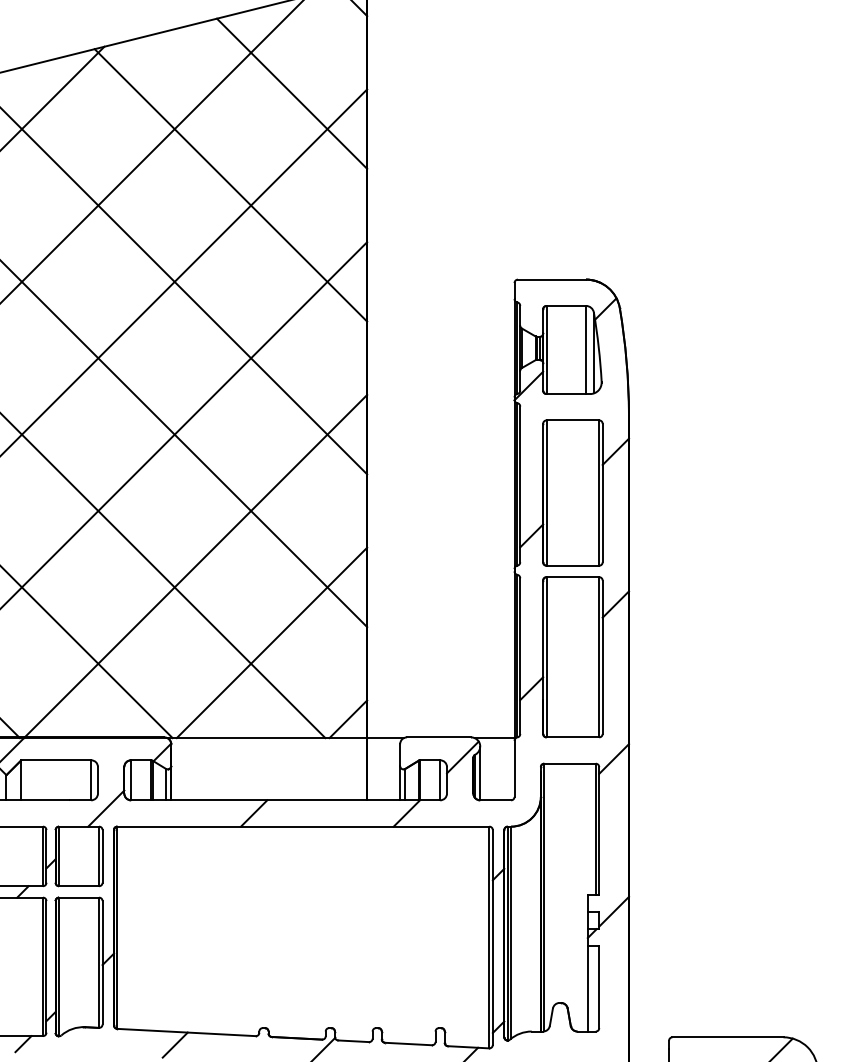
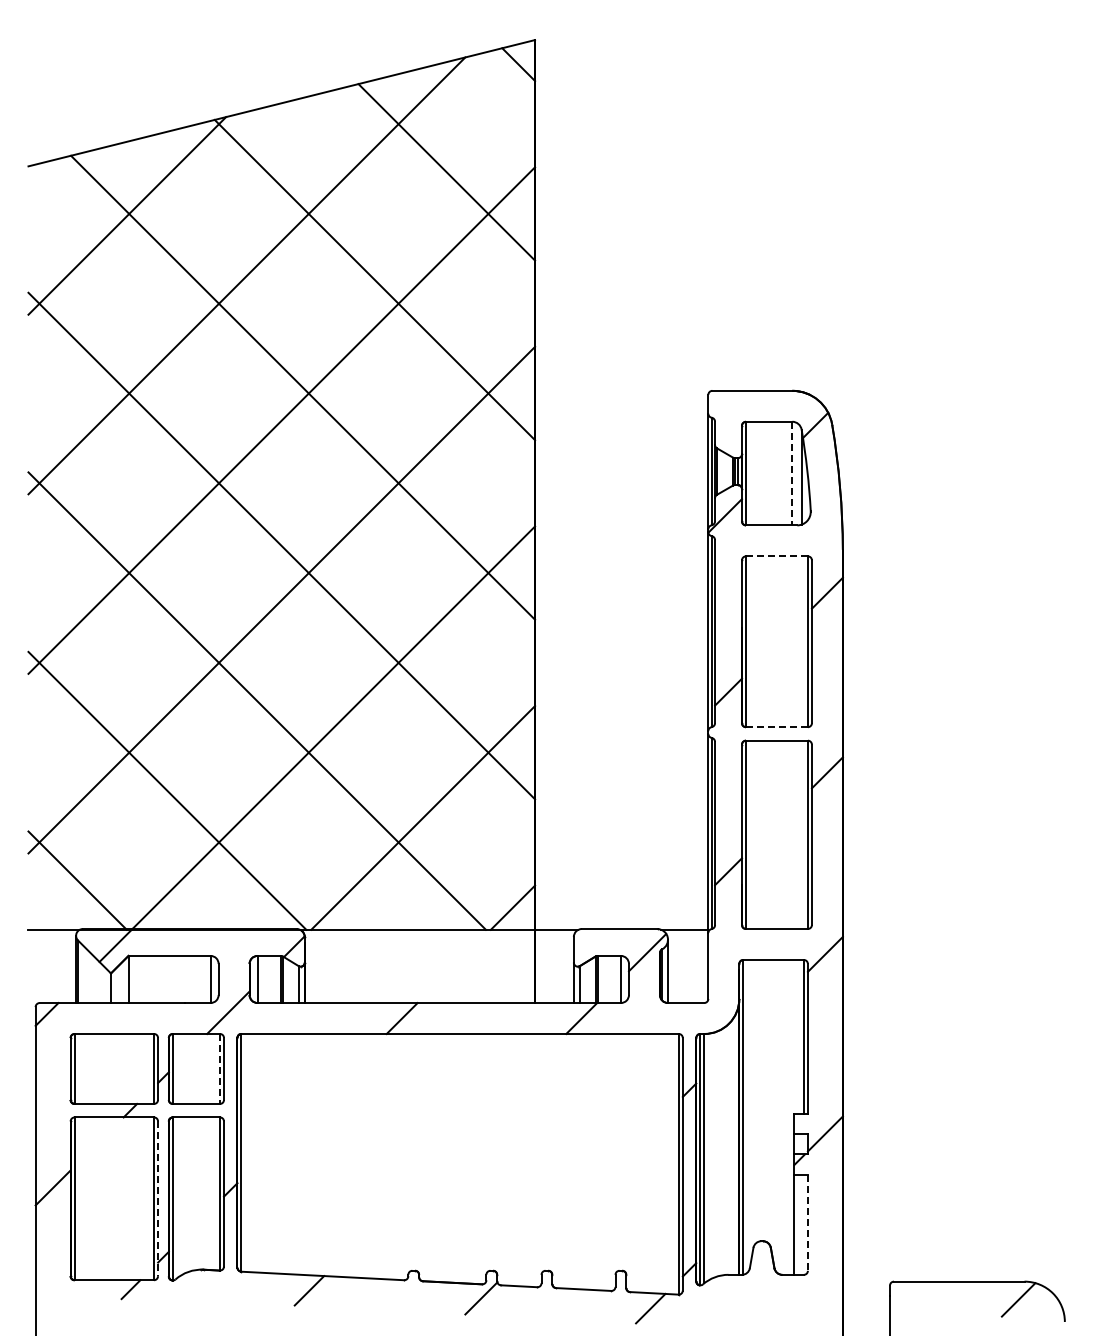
line: (586, 349) -> (792, 473), solid -> dashed
line: (572, 420) -> (776, 556), solid -> dashed
line: (572, 565) -> (776, 727), solid -> dashed
line: (98, 856) -> (219, 1069), solid -> dashed
line: (46, 967) -> (158, 1199), solid -> dashed
line: (598, 987) -> (807, 1223), solid -> dashed

